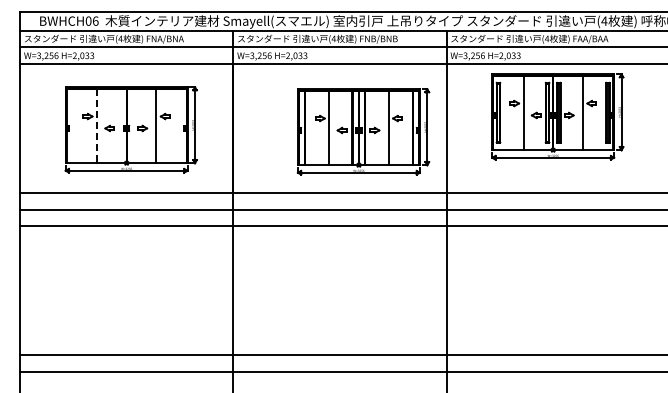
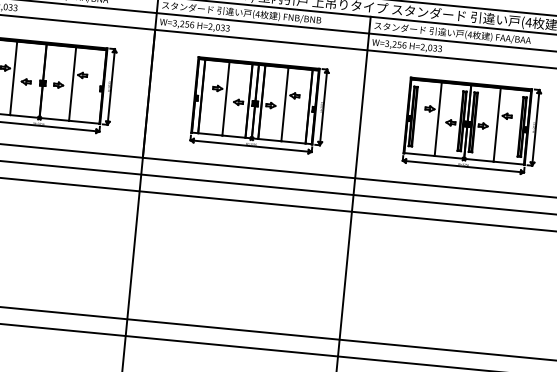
part: (557, 116) -> (471, 125), moved
line: (97, 126) -> (14, 78), dashed -> solid
part: (363, 131) -> (259, 105), moved

